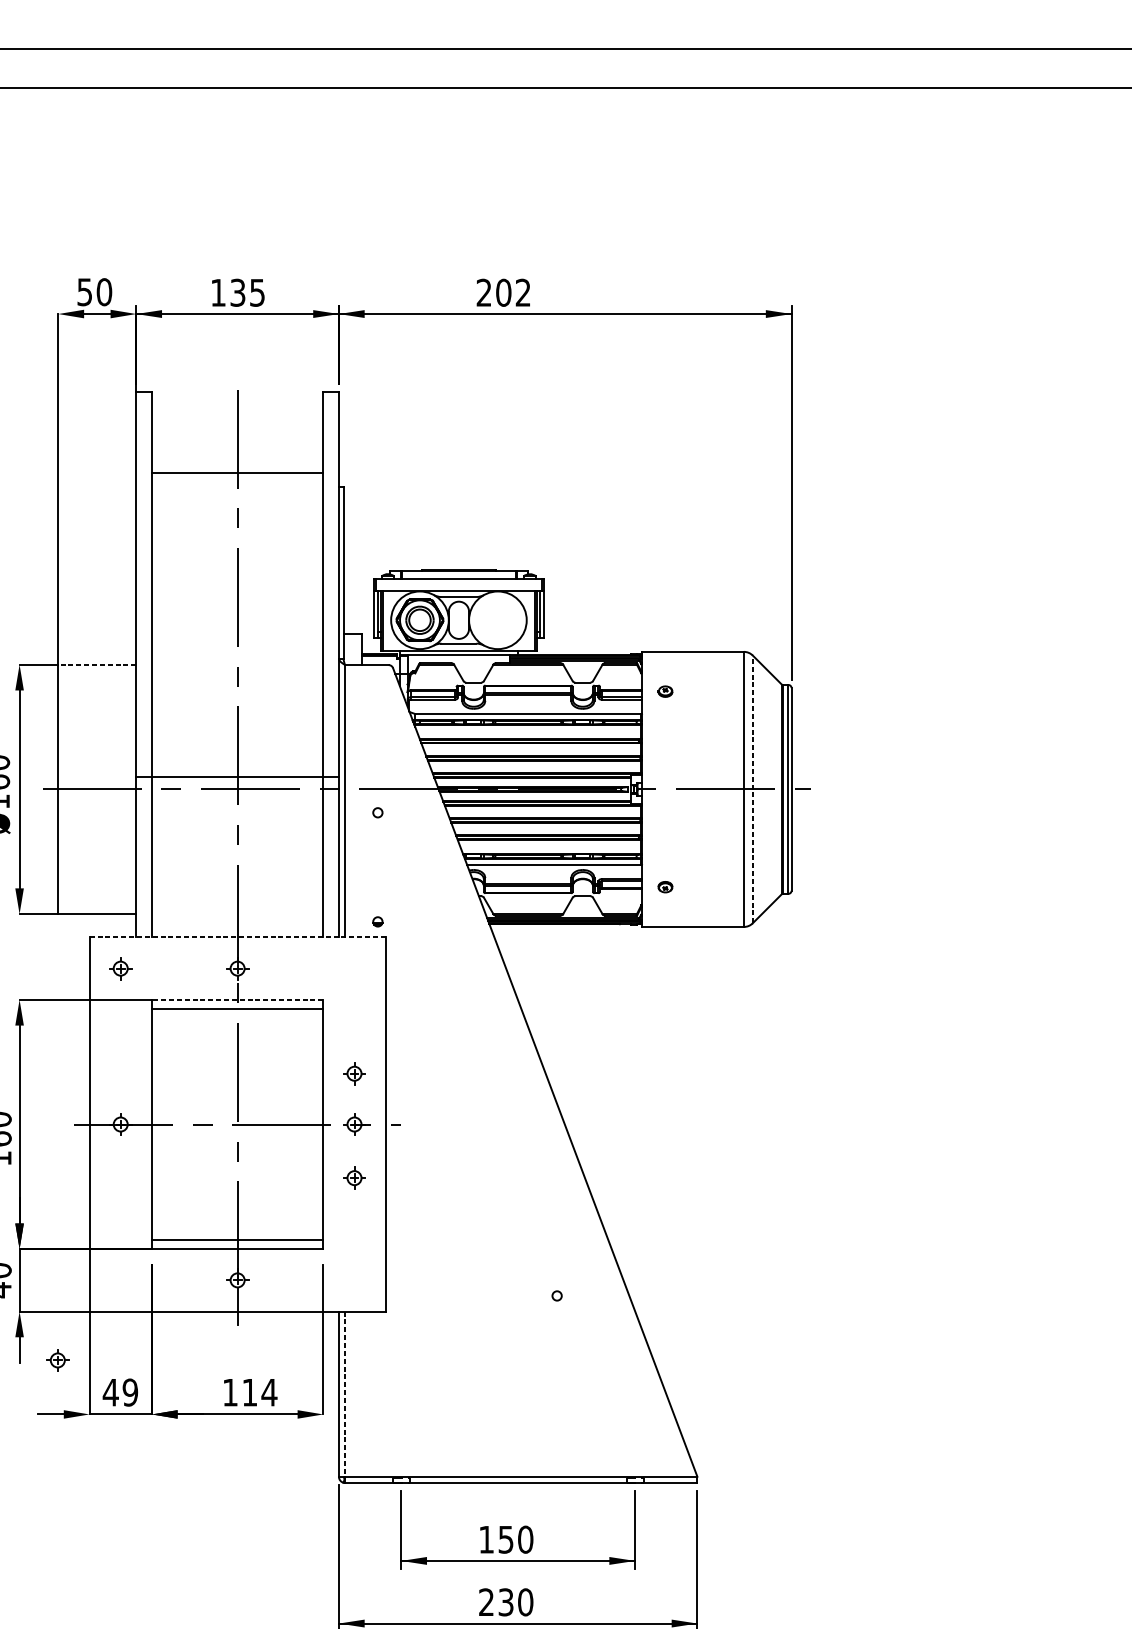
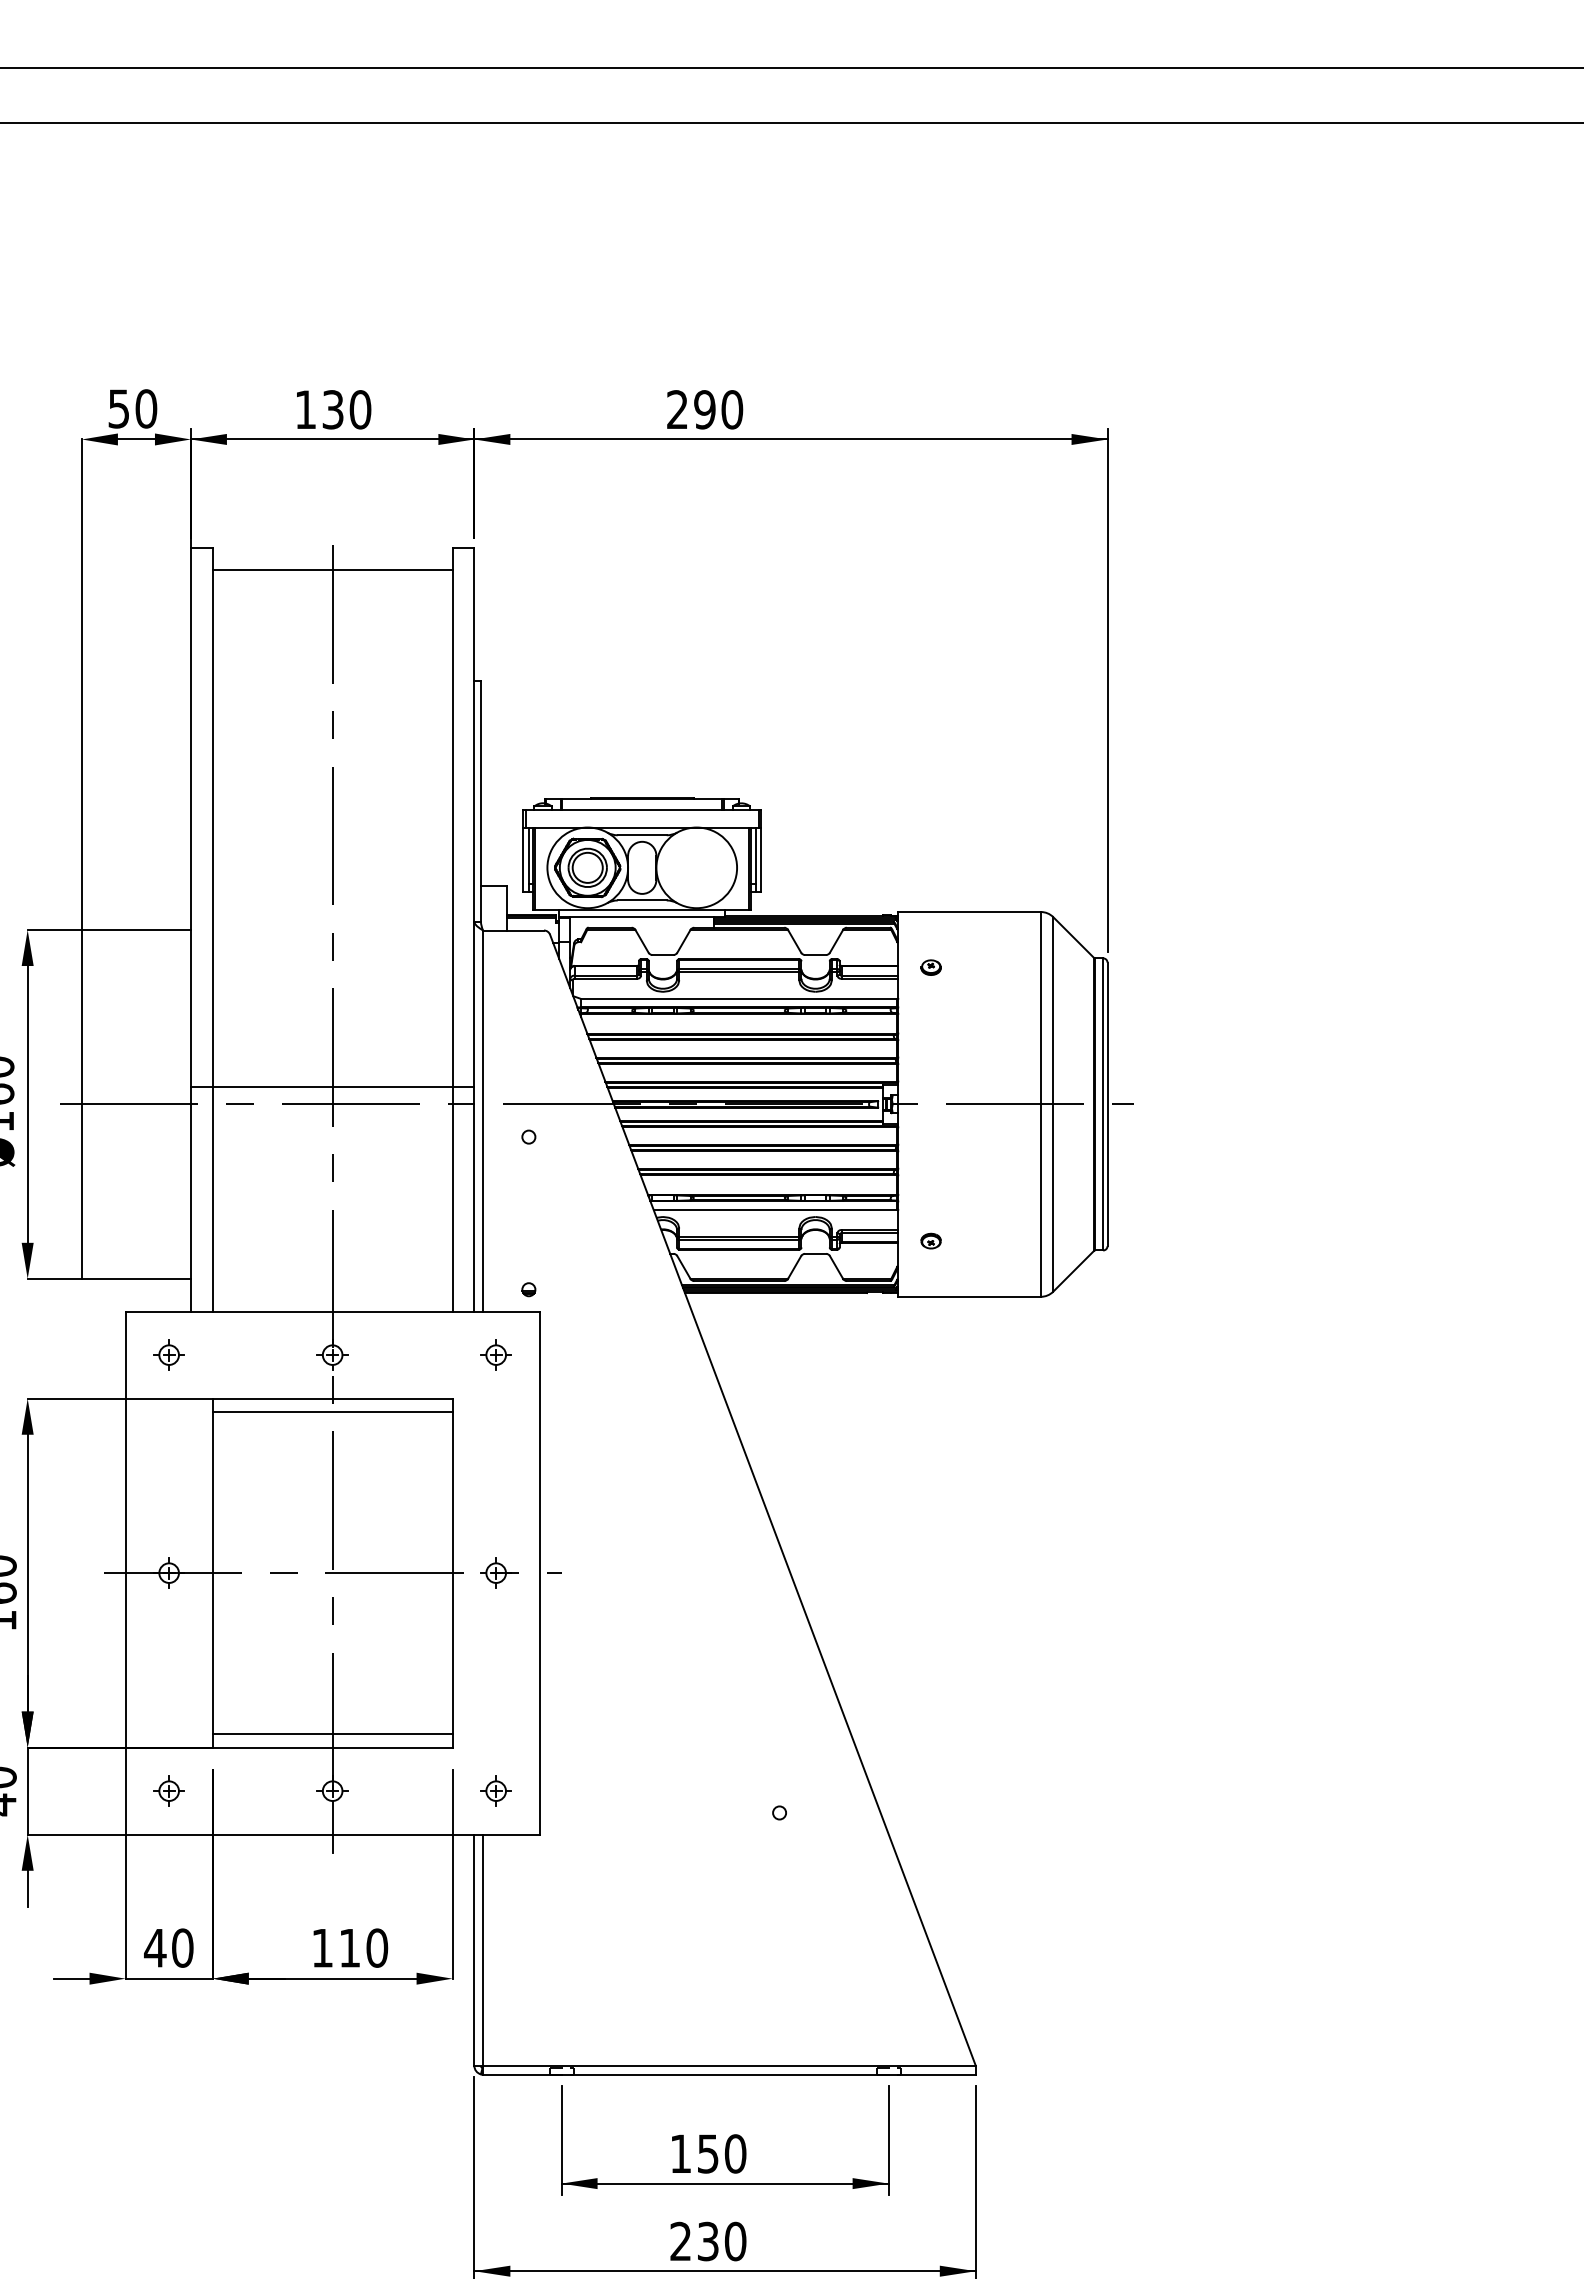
text: (257, 292) -> (360, 409), 135 -> 130
text: (513, 292) -> (718, 409), 202 -> 290
line: (237, 472) -> (332, 570), moved
line: (97, 665) -> (136, 930), dashed -> solid
line: (752, 788) -> (1053, 1103), dashed -> solid
line: (237, 937) -> (332, 1311), dashed -> solid
line: (237, 999) -> (332, 1398), dashed -> solid
part: (354, 1073) -> (495, 1354), moved
part: (354, 1177) -> (495, 1790), moved
part: (57, 1359) -> (168, 1790), moved
text: (130, 1392) -> (182, 1947), 49 -> 40
text: (268, 1392) -> (376, 1947), 114 -> 110
line: (345, 1394) -> (483, 1950), dashed -> solid

